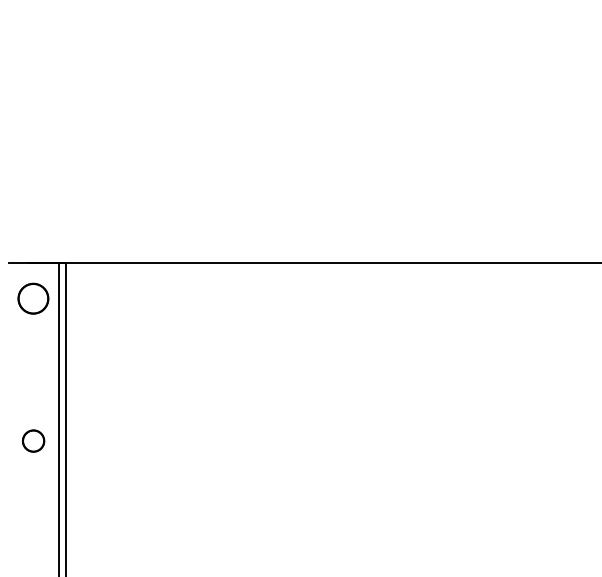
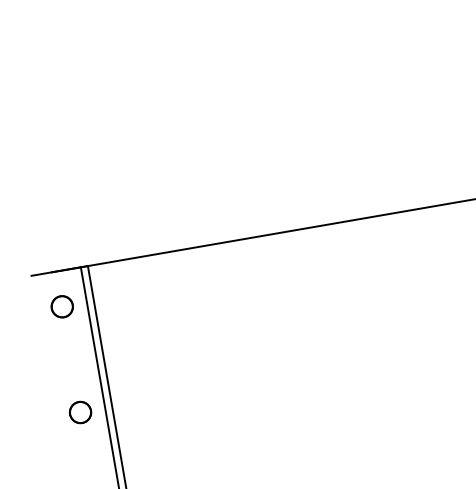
circle: (33, 298) -> (62, 306), size x0.71
circle: (33, 440) -> (80, 411), moved

